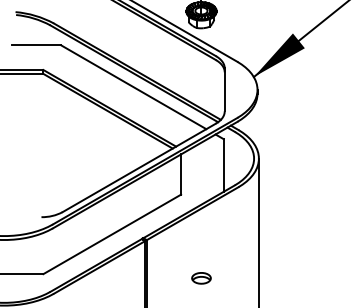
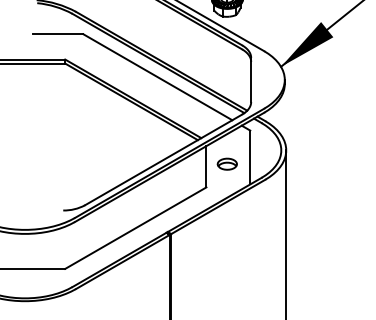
part: (200, 277) -> (226, 163), moved

